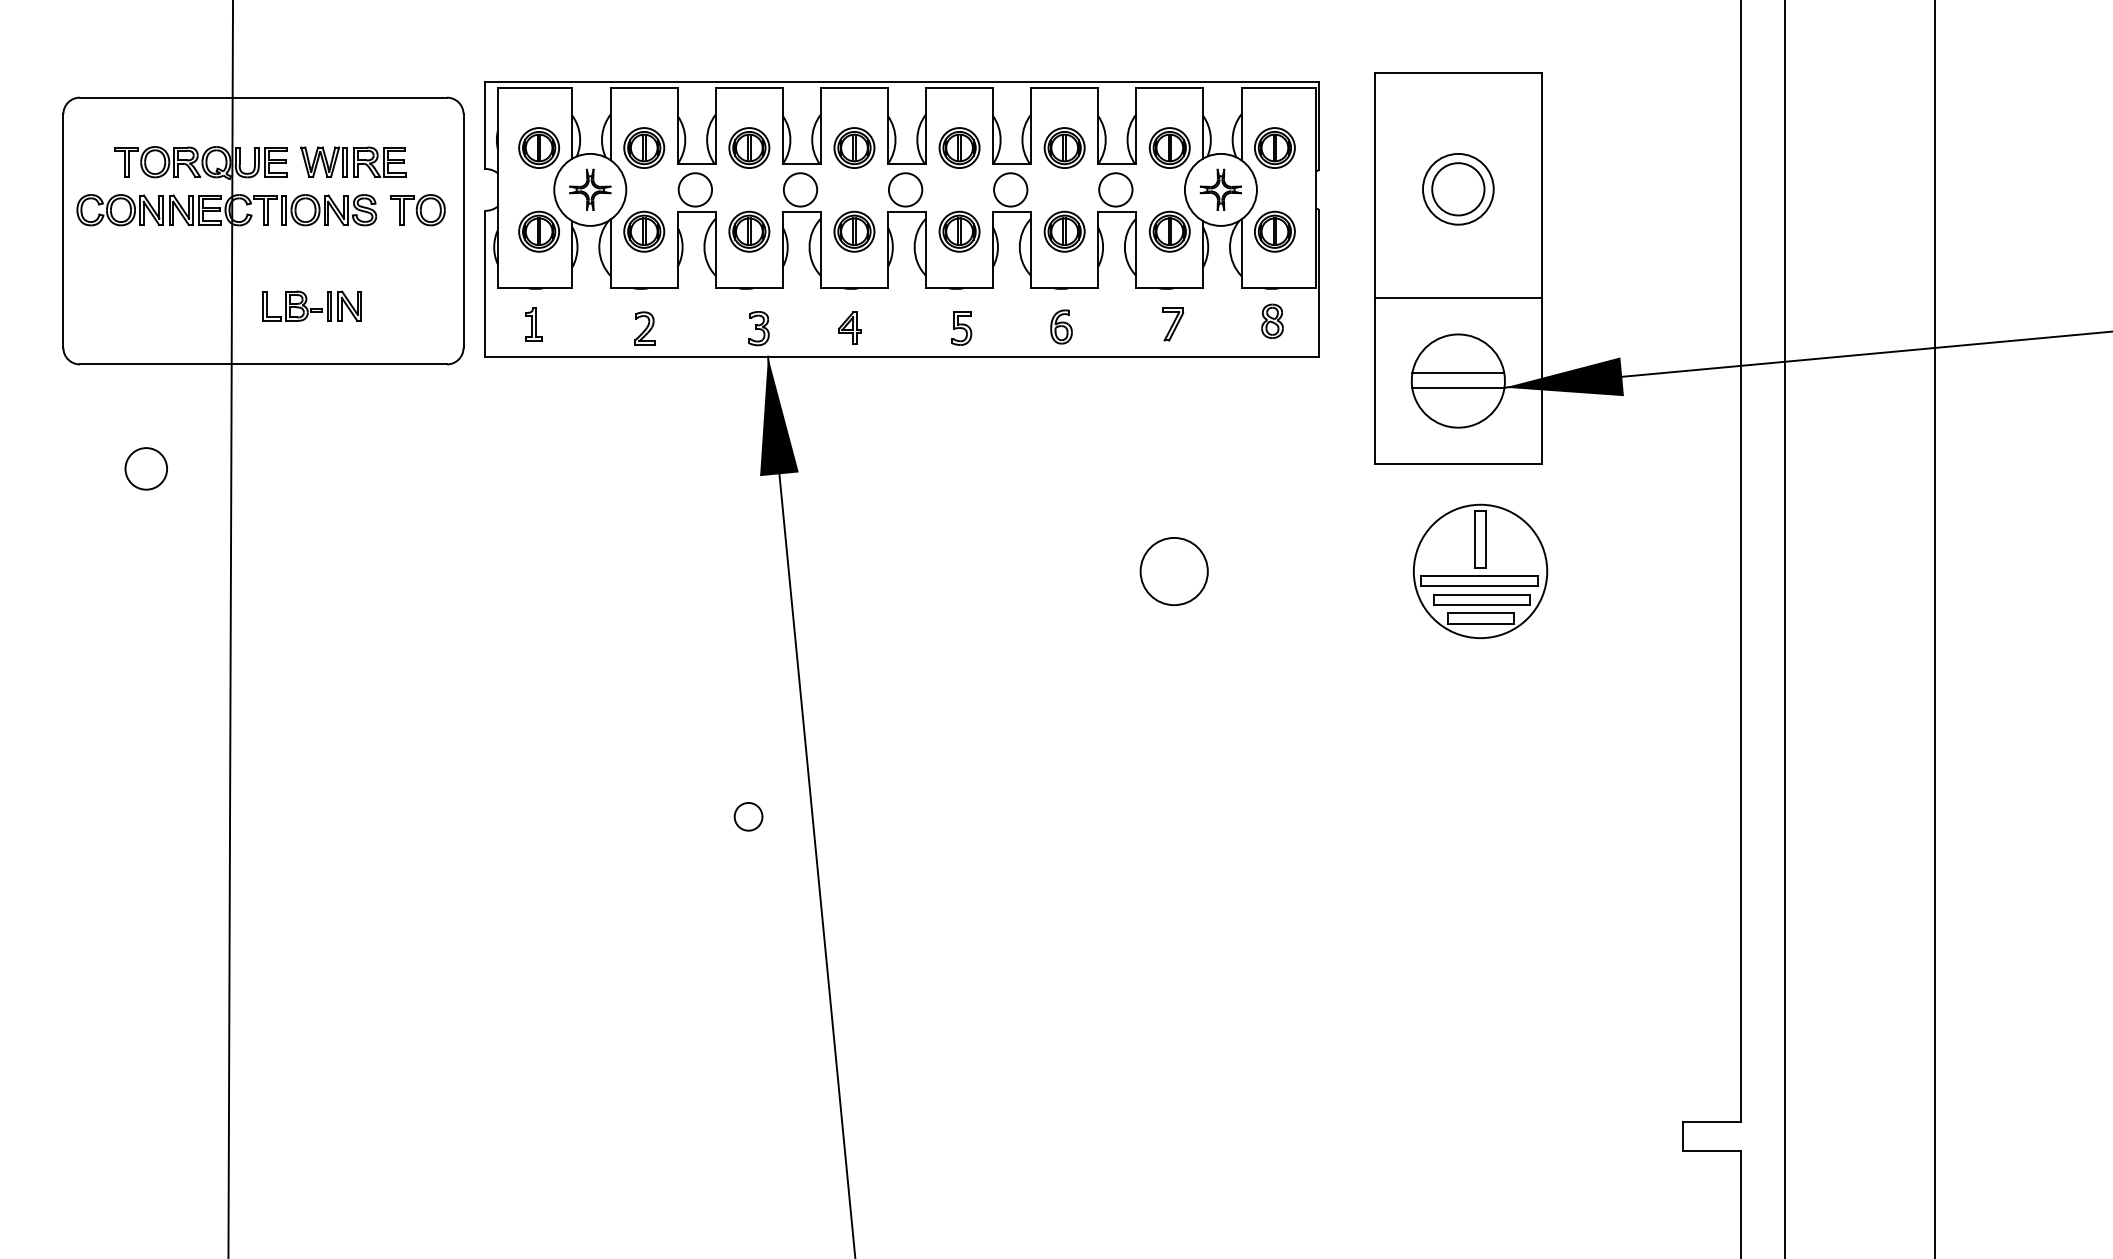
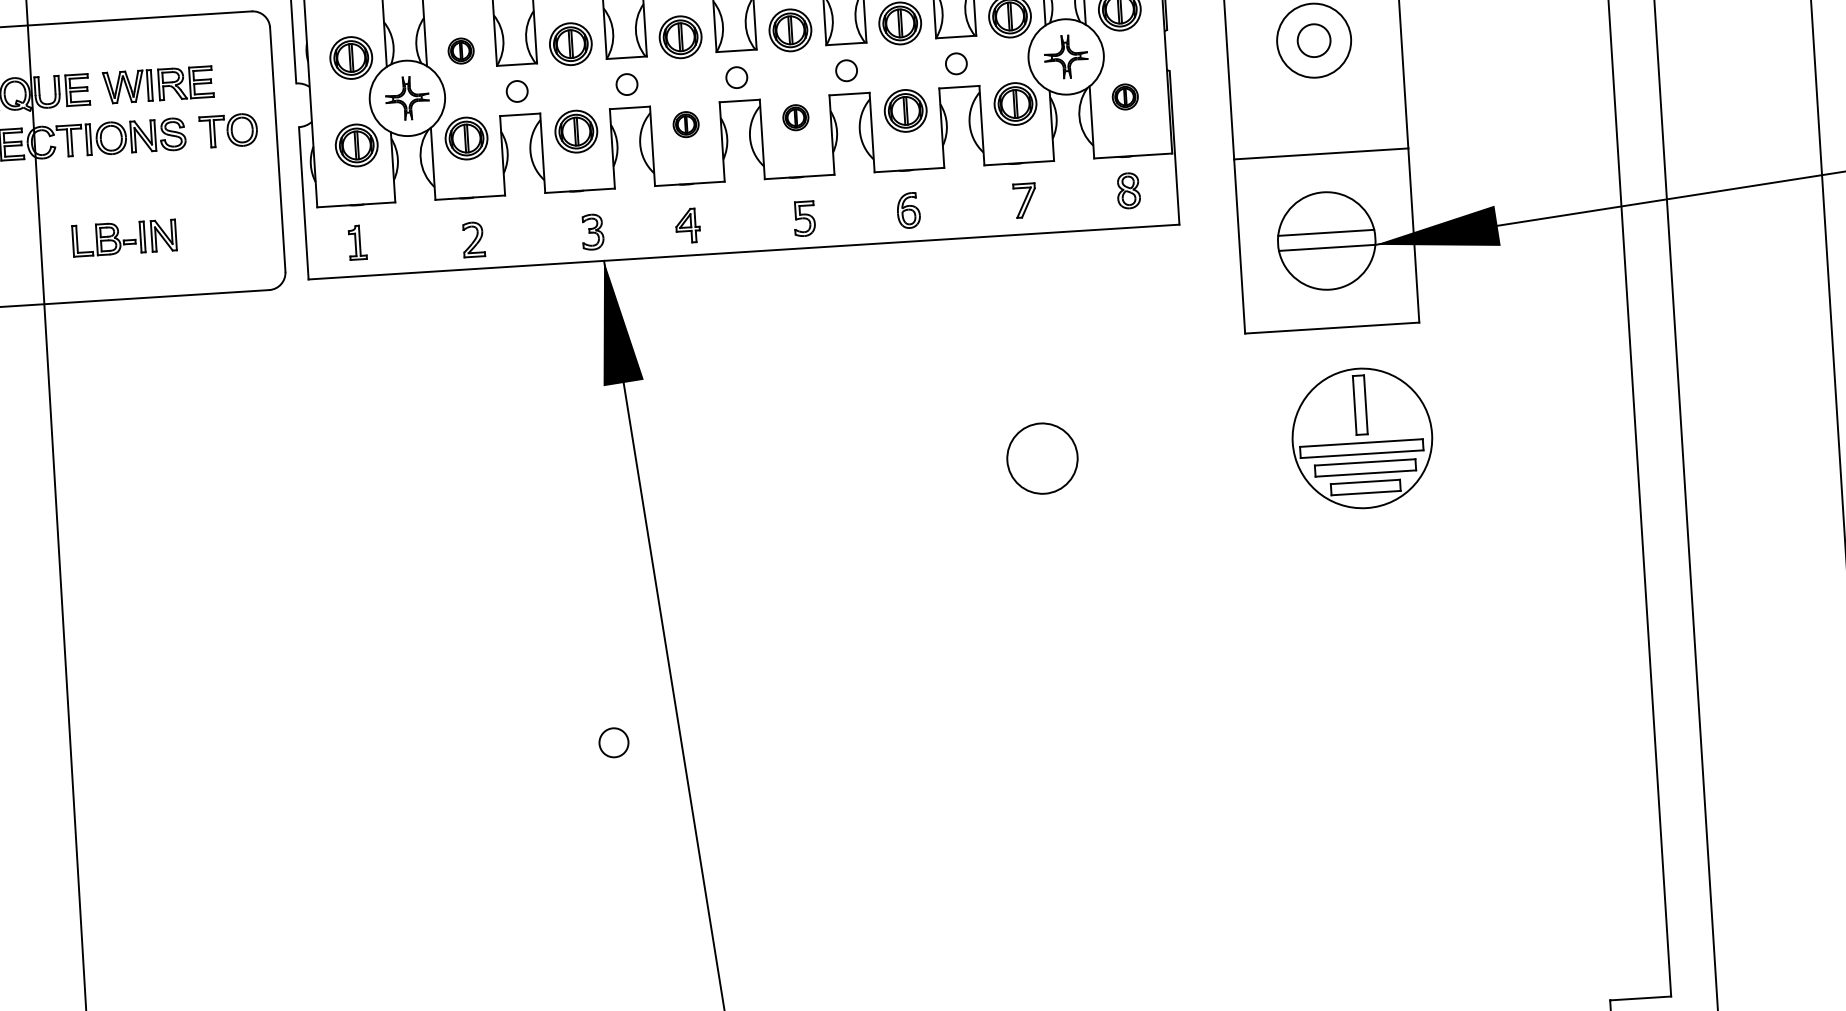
part: (644, 147) -> (461, 50), size x0.6
circle: (695, 189) -> (517, 91), size x0.6
circle: (800, 189) -> (626, 84), size x0.6
circle: (905, 189) -> (736, 77), size x0.6
circle: (1010, 189) -> (846, 70), size x0.6
circle: (1115, 189) -> (956, 63), size x0.6
circle: (1458, 189) -> (1314, 40), size x0.6
part: (854, 231) -> (686, 124), size x0.6
part: (959, 231) -> (795, 117), size x0.6
part: (1274, 231) -> (1124, 96), size x0.6

